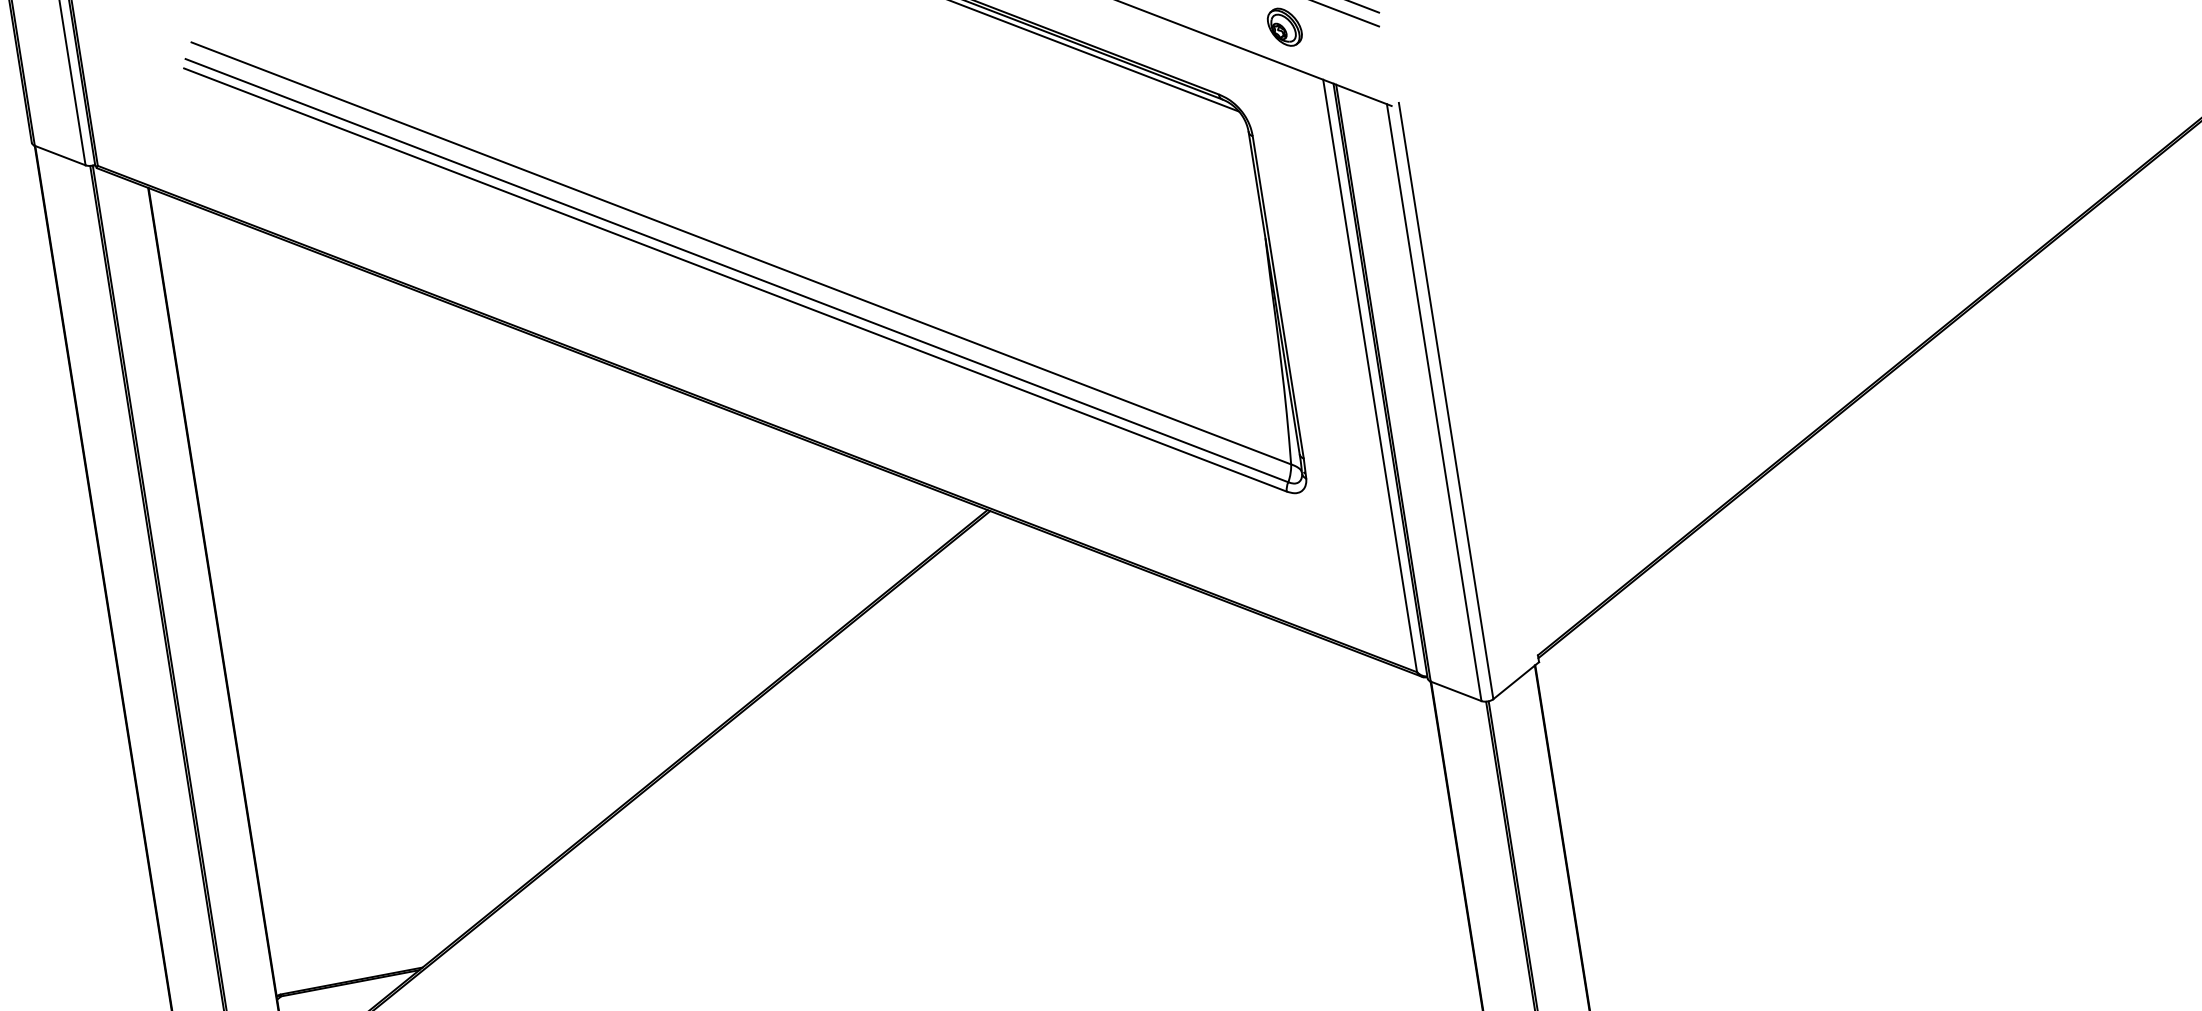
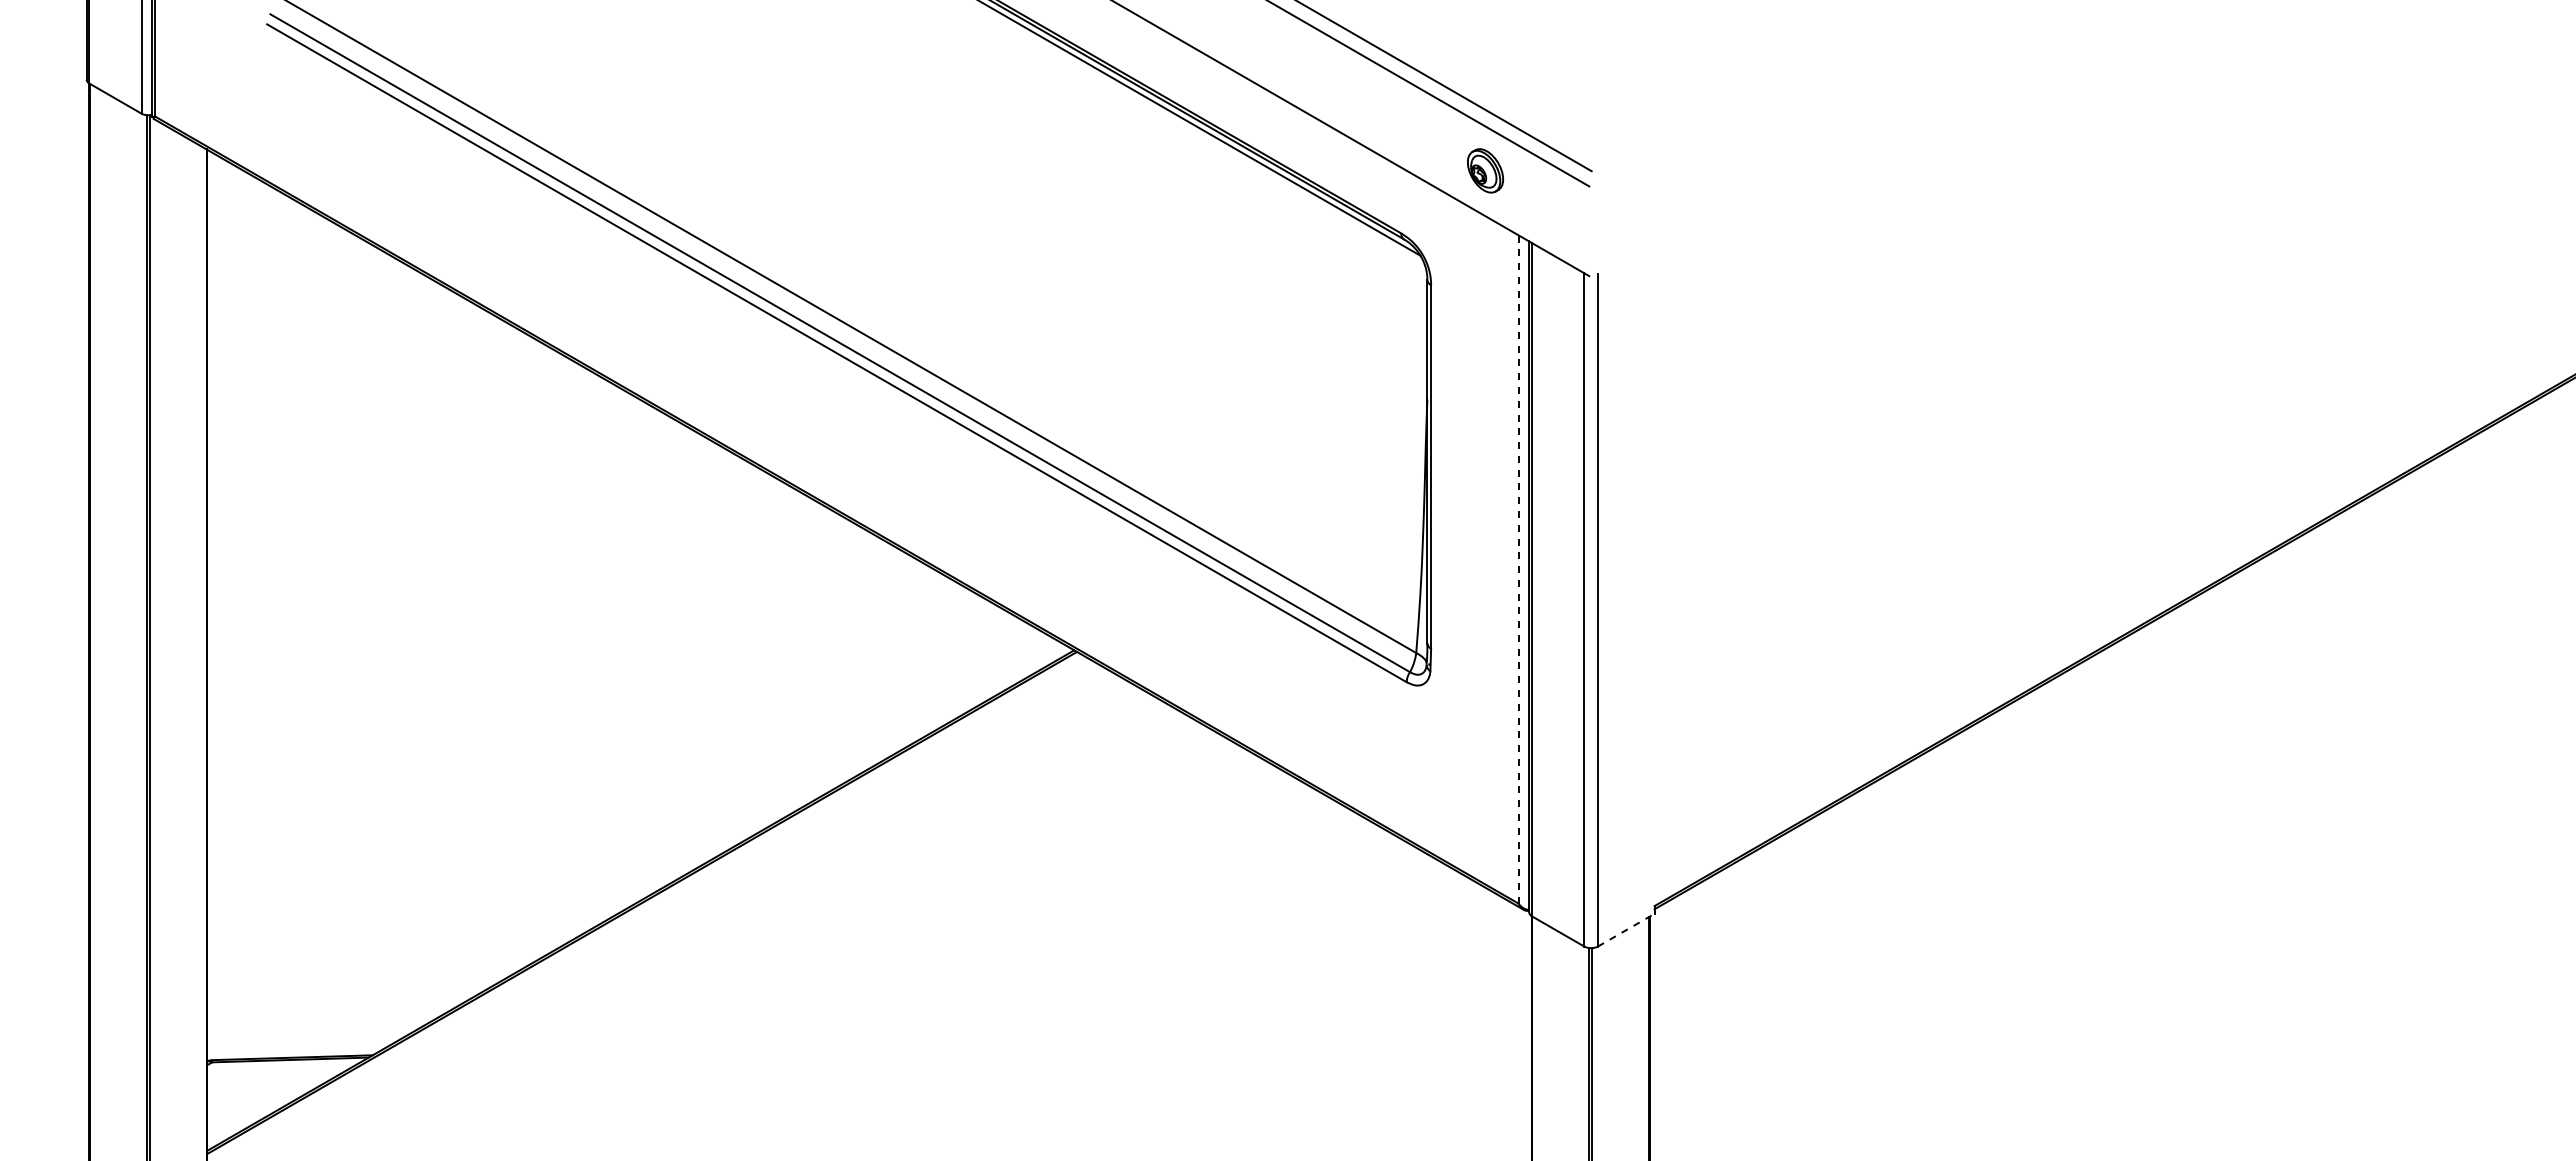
line: (1369, 375) -> (1518, 568), solid -> dashed
line: (1516, 680) -> (1626, 930), solid -> dashed

